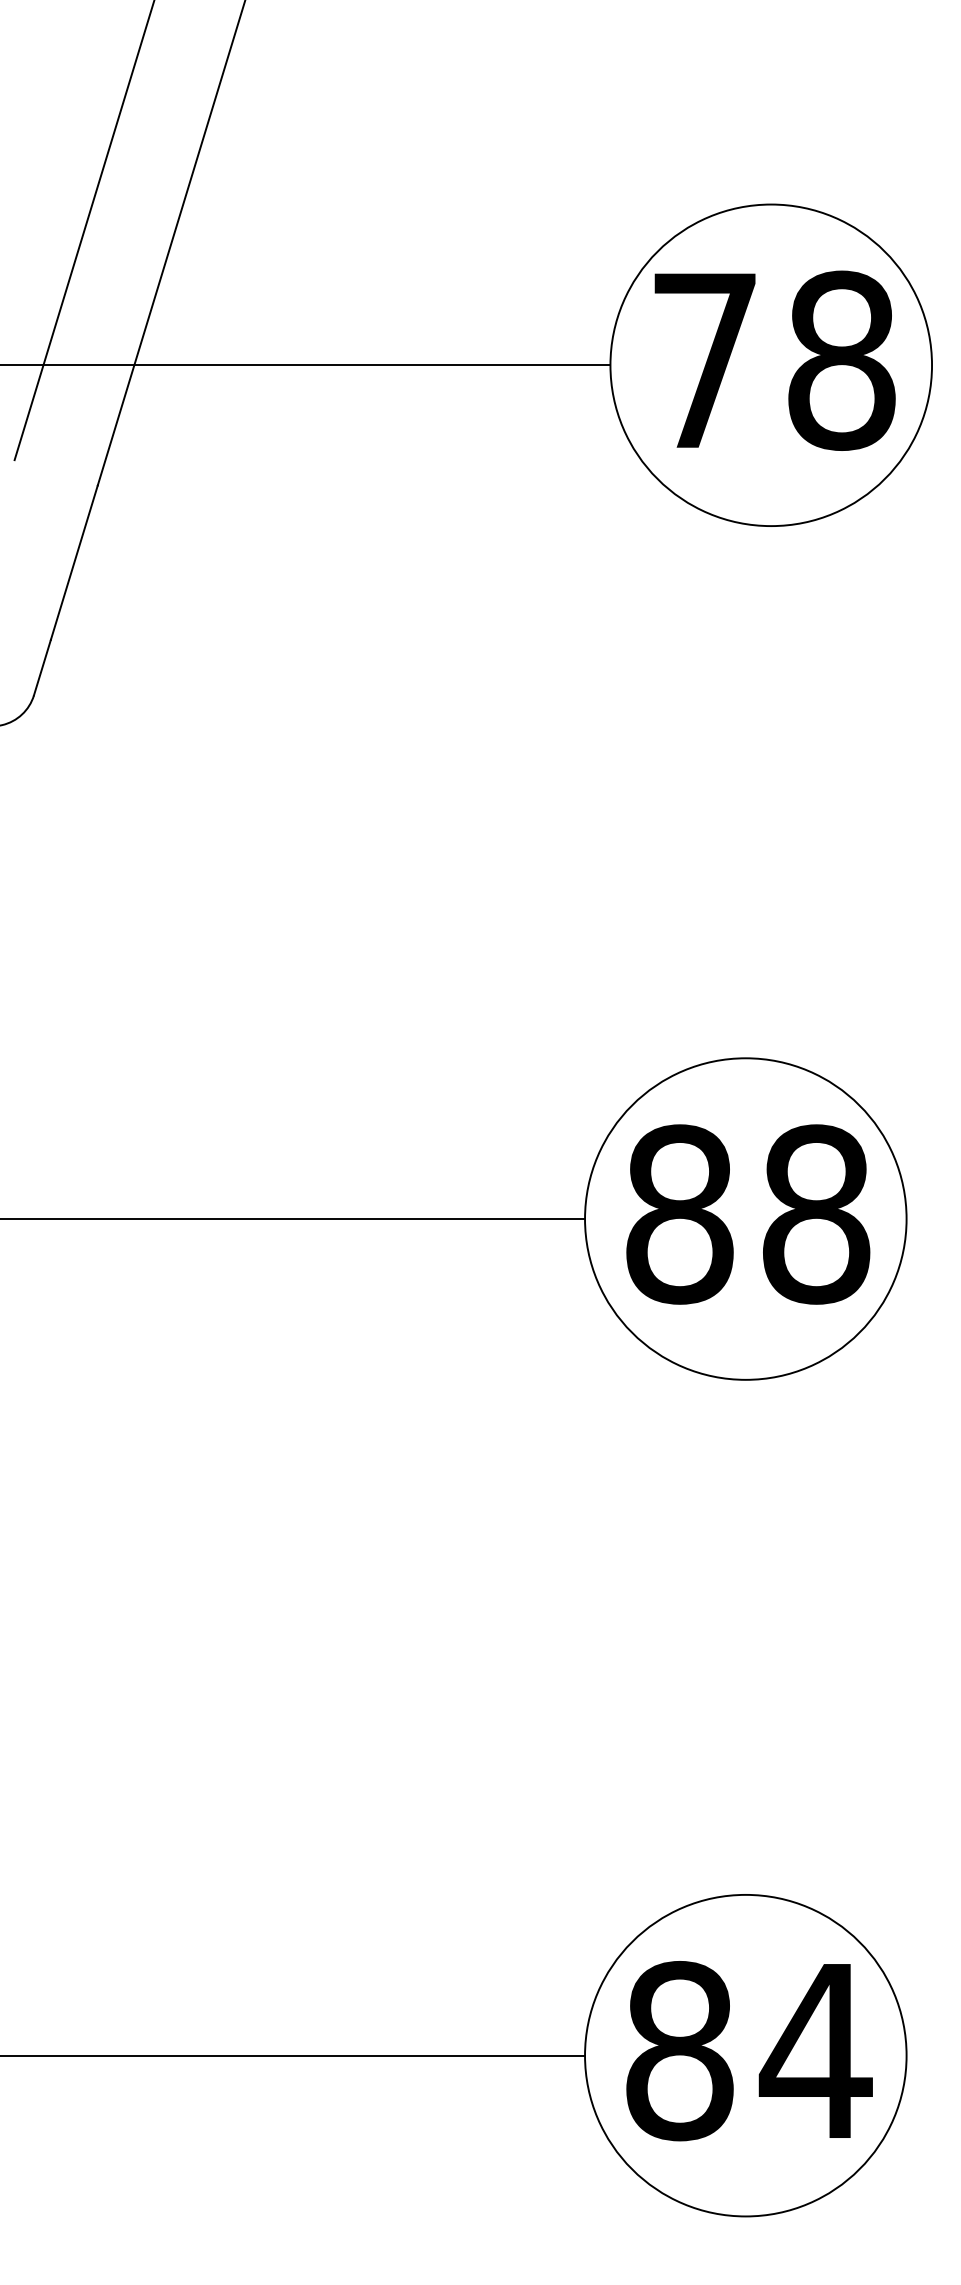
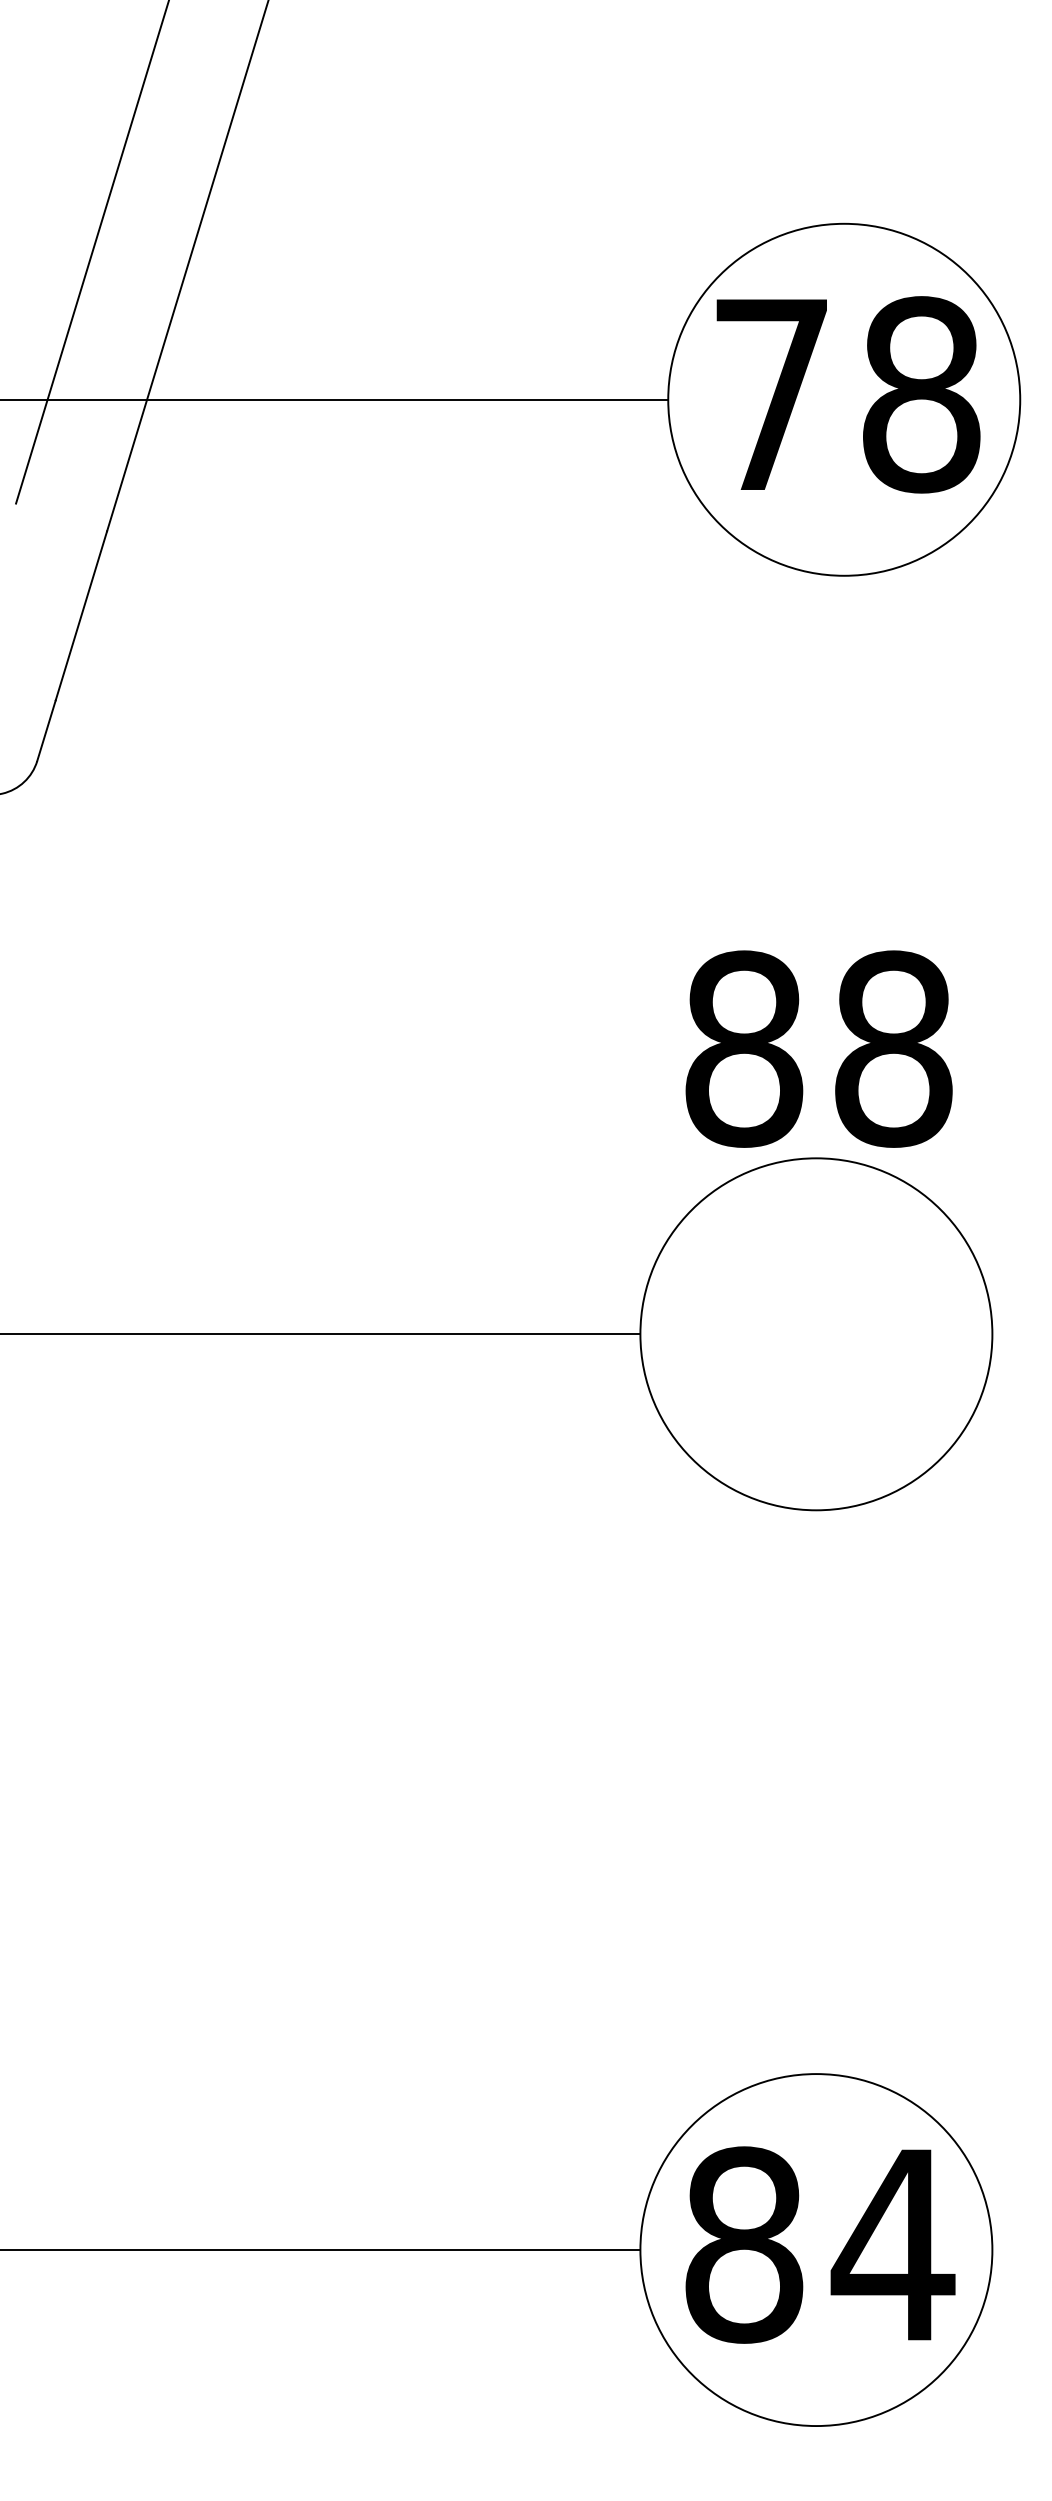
text: (748, 1214) -> (819, 1049), moved

